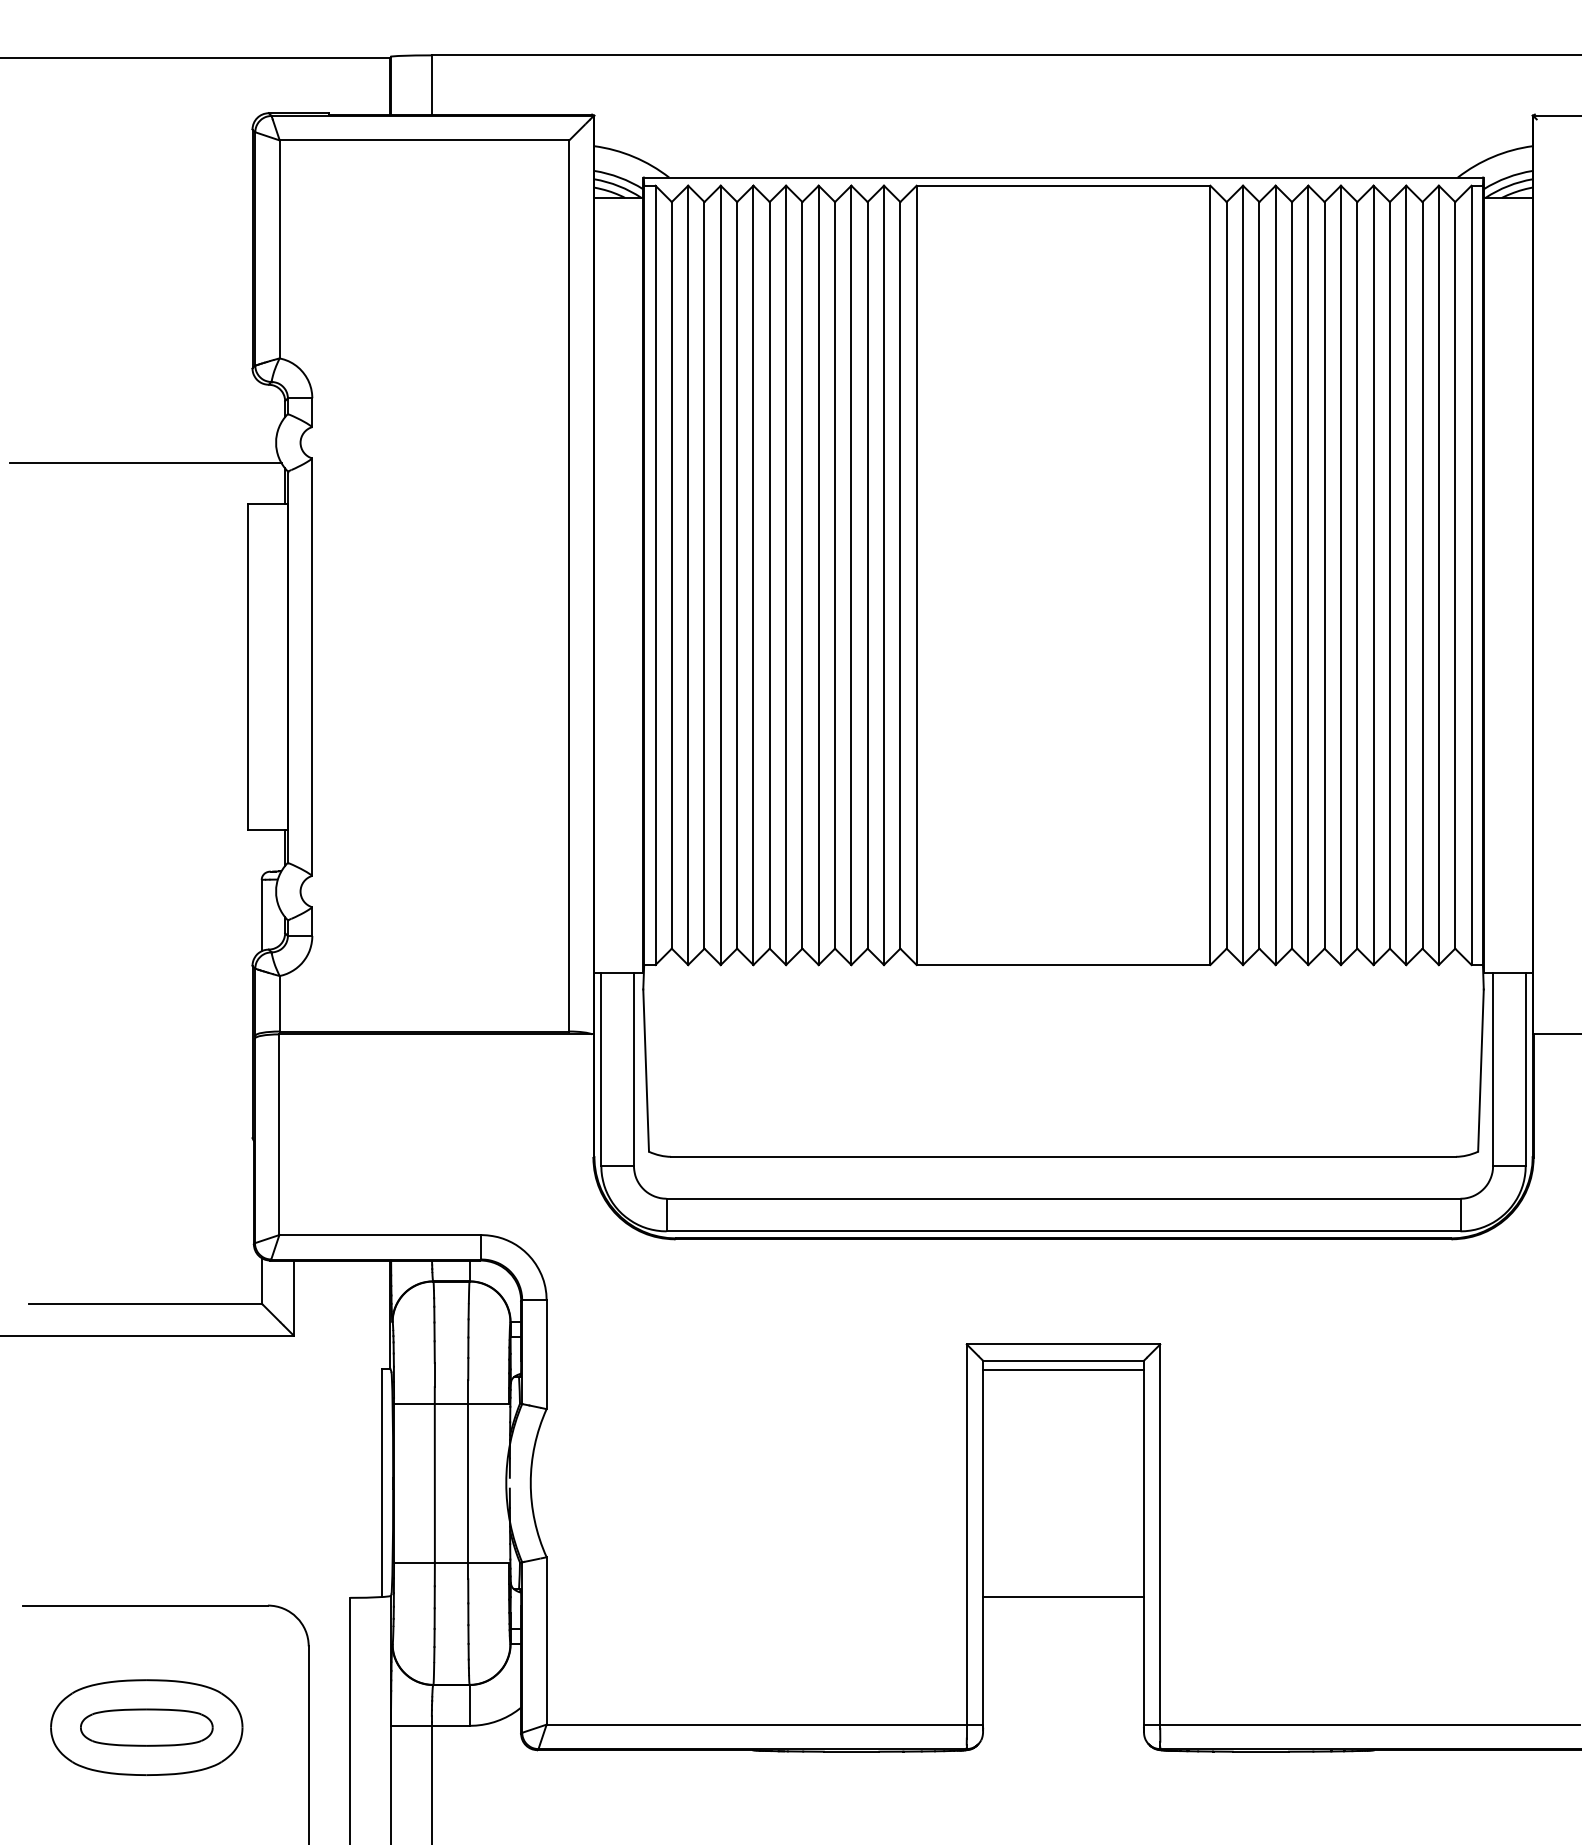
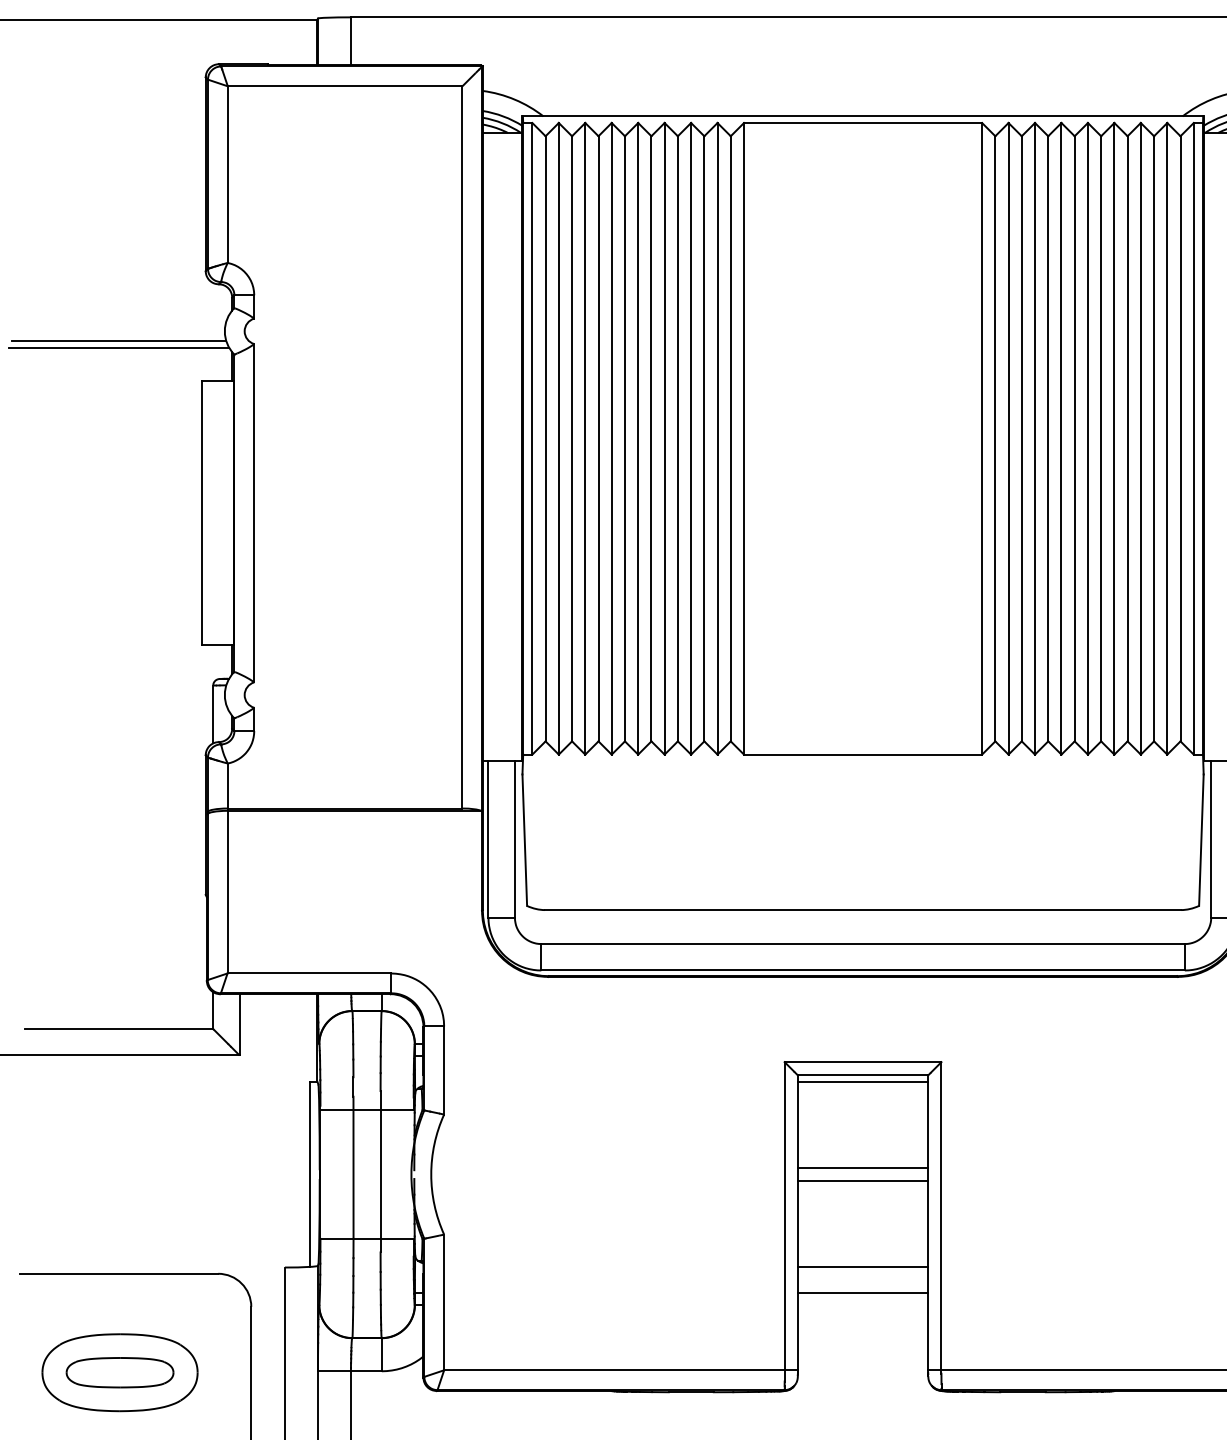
line: (145, 454) -> (119, 340), added
line: (1063, 1475) -> (863, 1168), added
line: (1063, 1490) -> (863, 1180), added
line: (1063, 1629) -> (863, 1293), added

